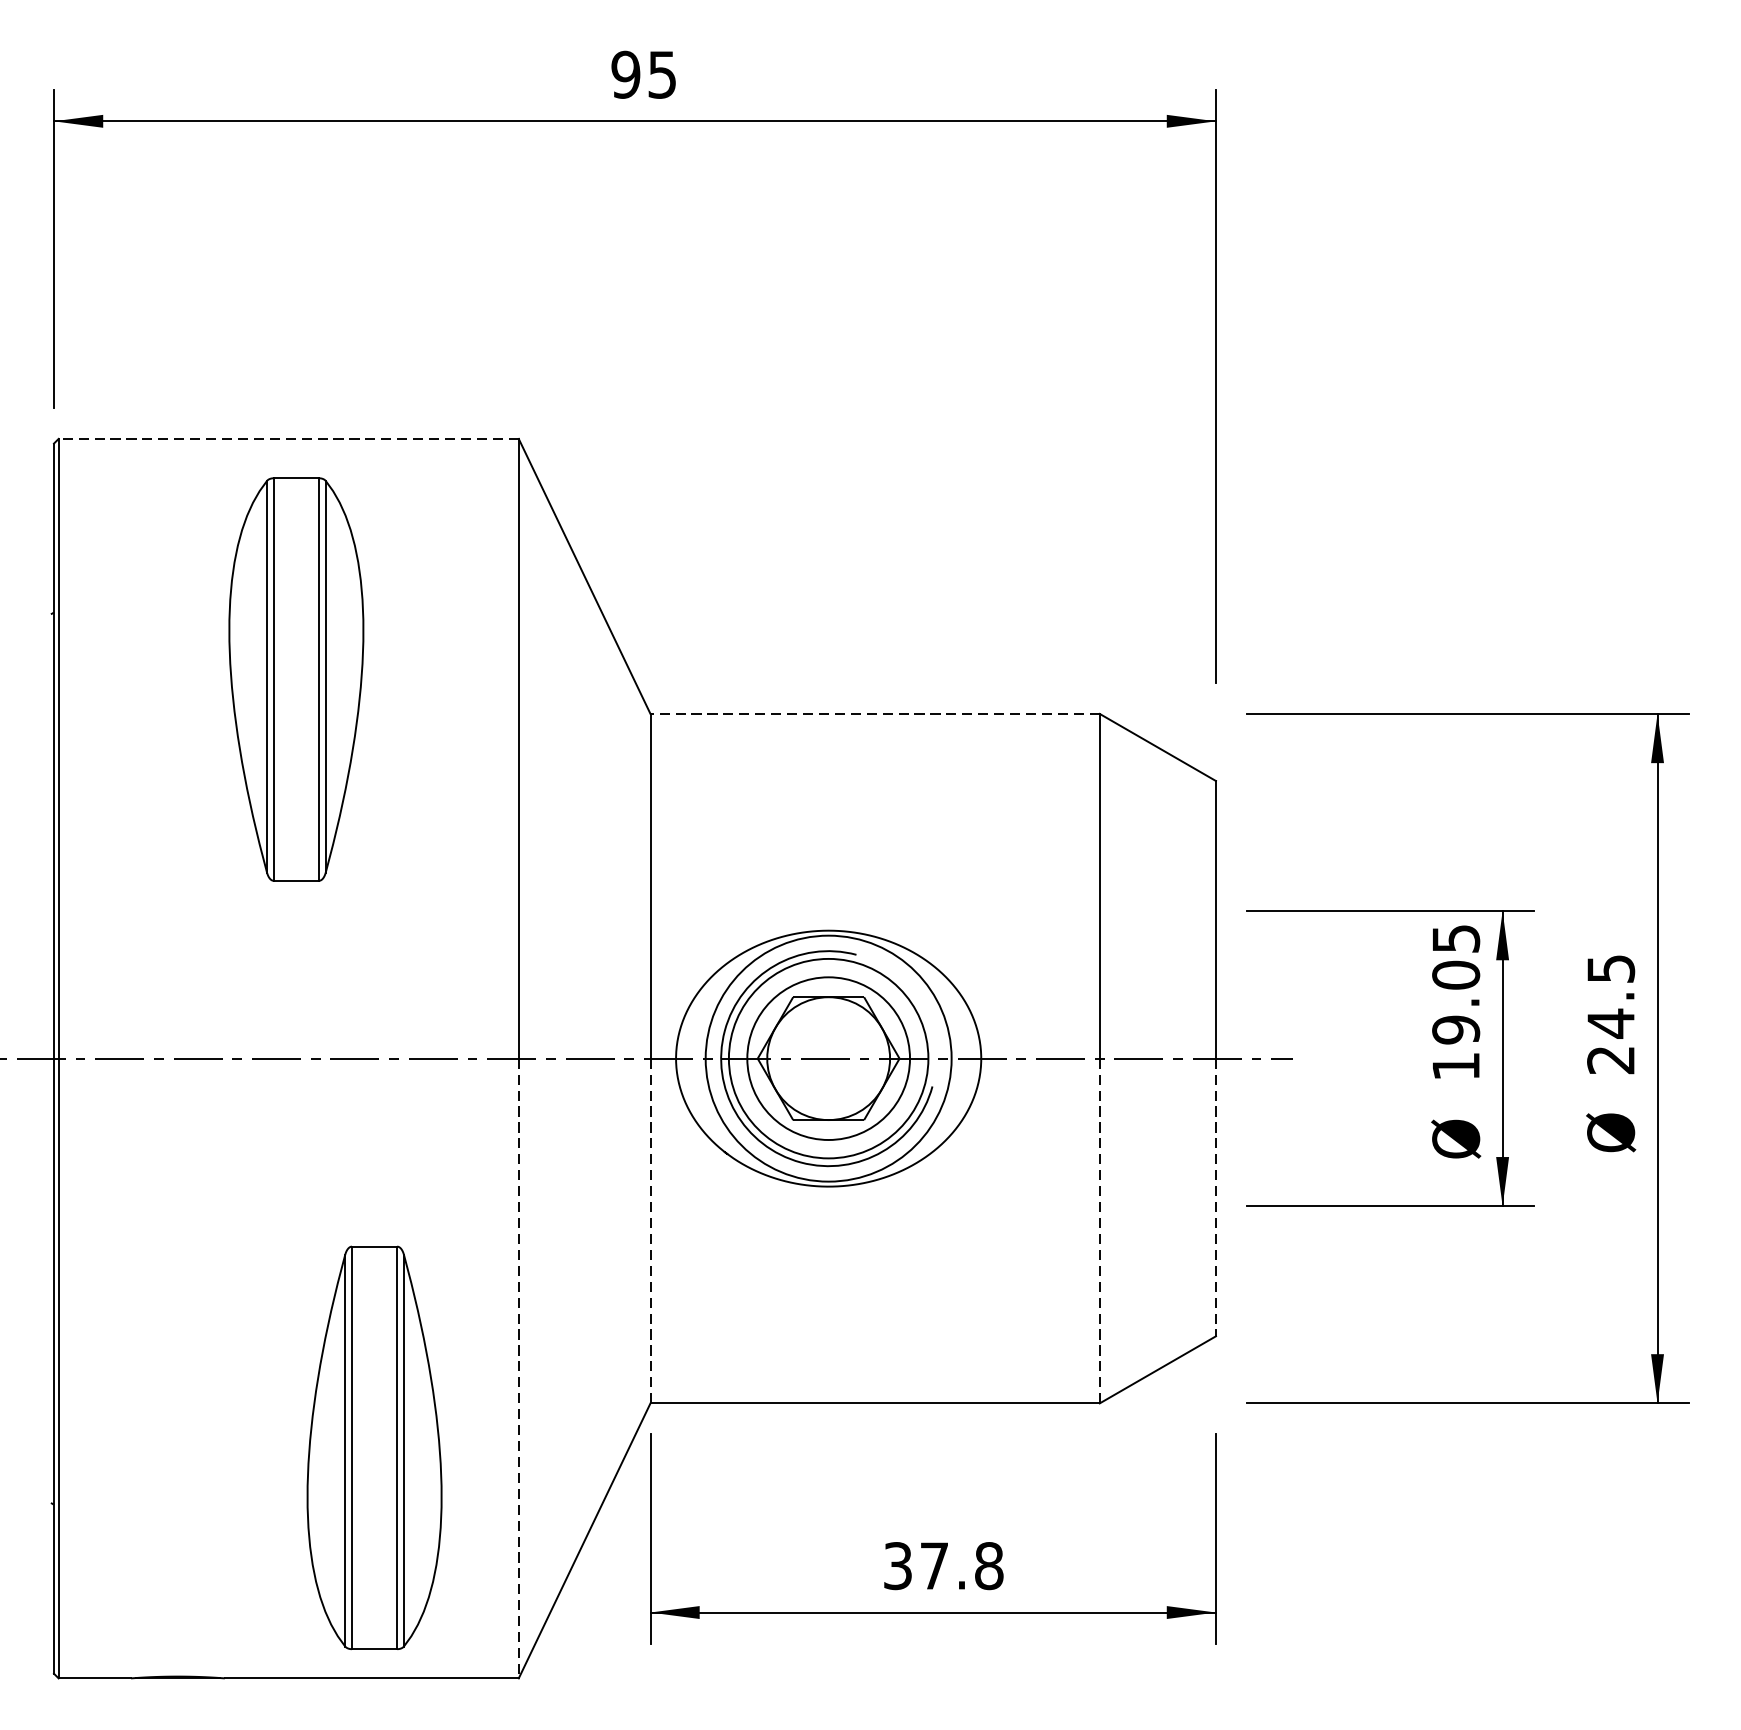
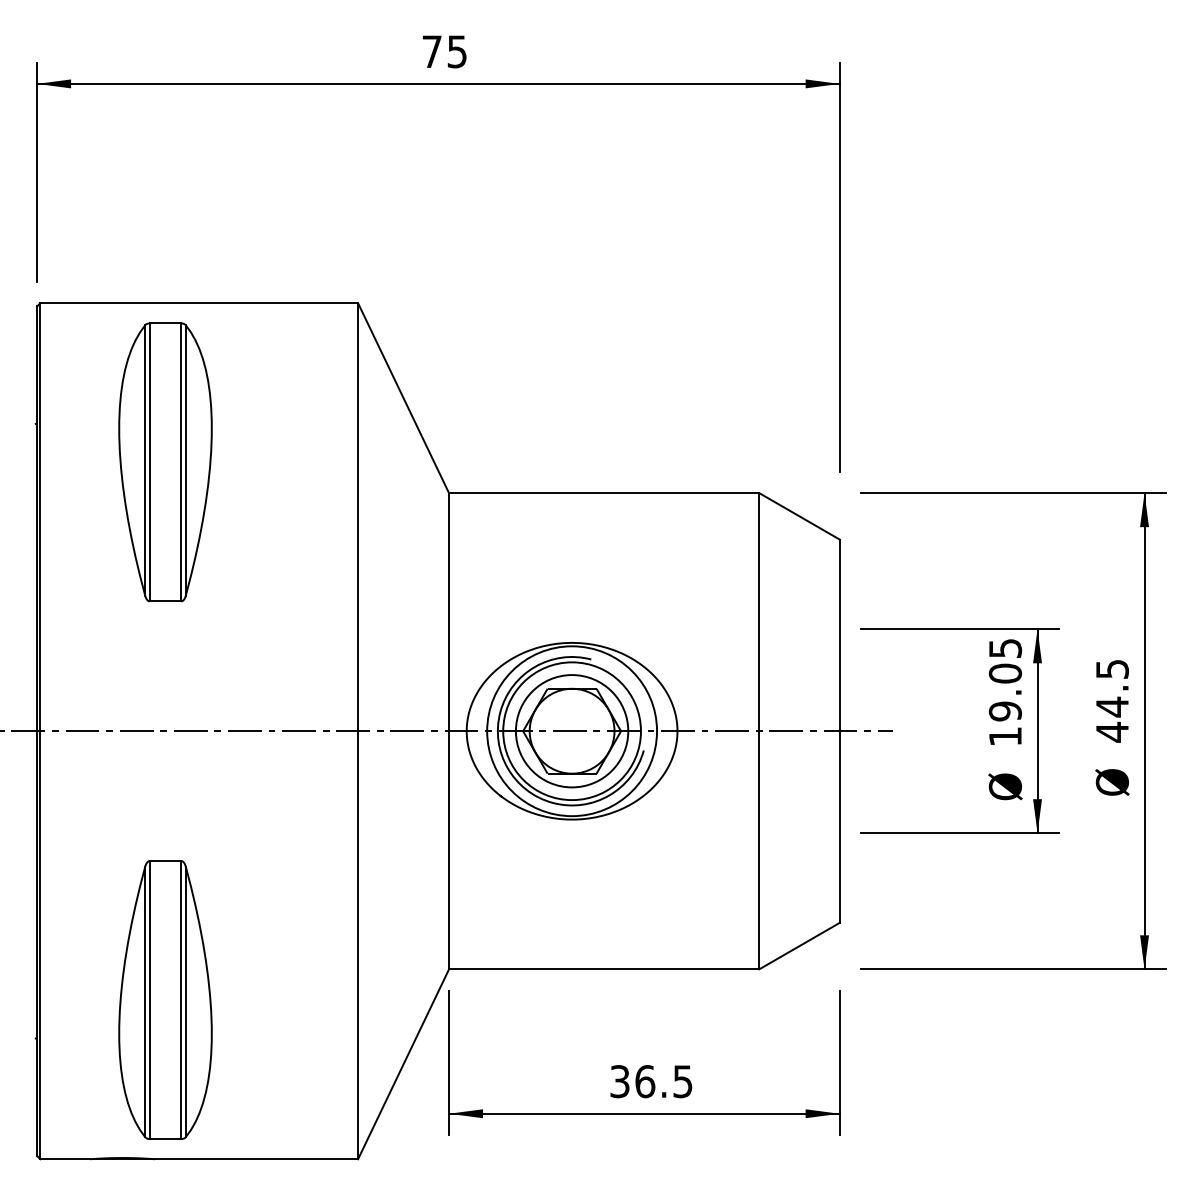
text: (625, 74) -> (431, 51), 95 -> 75
line: (289, 439) -> (199, 303), dashed -> solid
part: (296, 679) -> (165, 462), moved
line: (874, 714) -> (603, 493), dashed -> solid
text: (1609, 1059) -> (1111, 731), 24.5 -> 44.5
line: (1215, 1198) -> (839, 827), dashed -> solid
line: (651, 1231) -> (449, 850), dashed -> solid
line: (1100, 1231) -> (759, 850), dashed -> solid
line: (519, 1368) -> (358, 945), dashed -> solid
part: (374, 1447) -> (165, 999), moved
text: (961, 1565) -> (663, 1081), 37.8 -> 36.5

